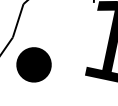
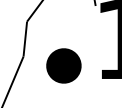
part: (33, 64) -> (63, 65), moved

